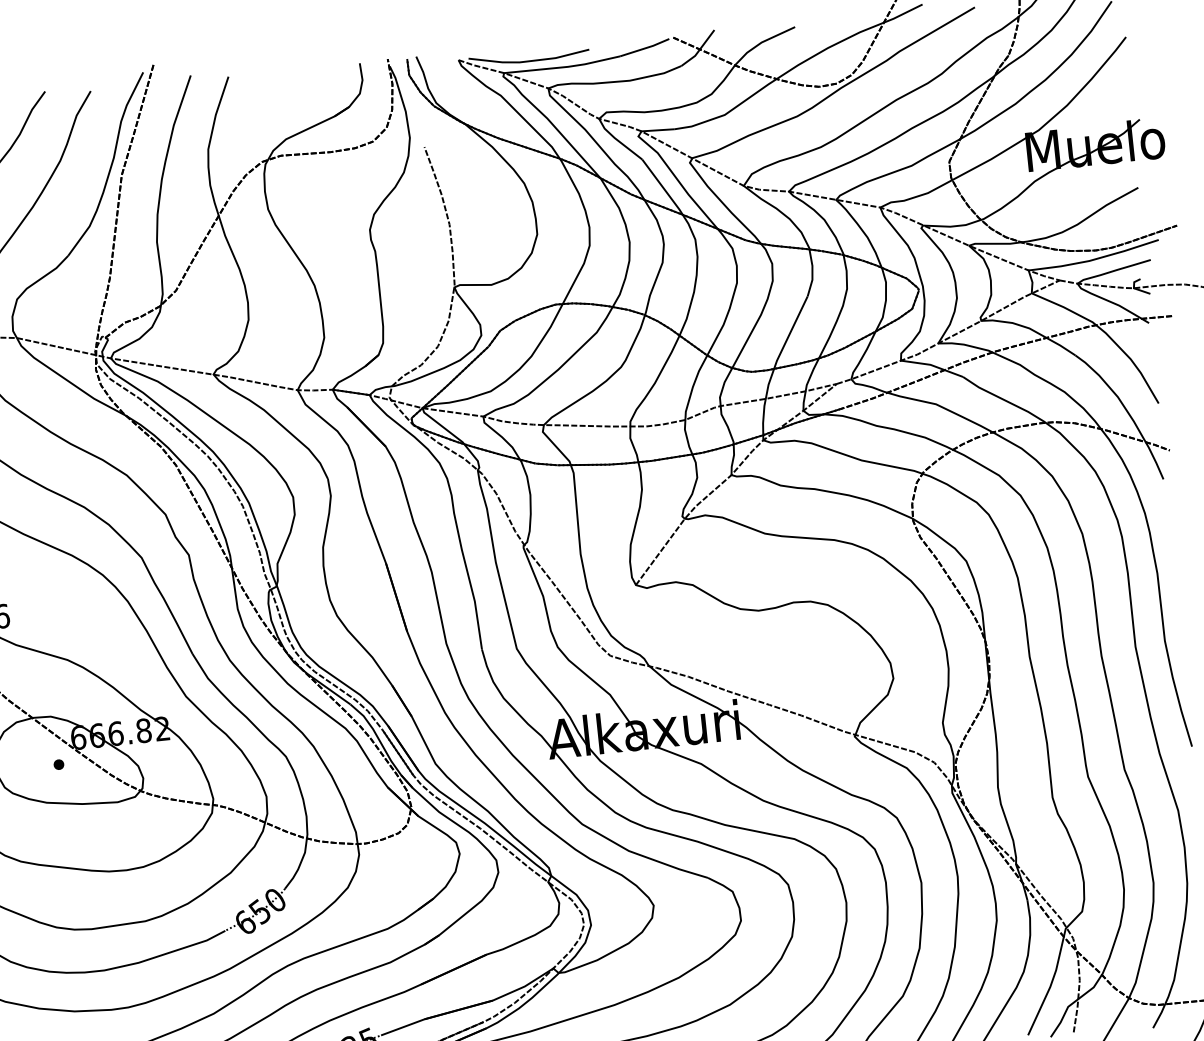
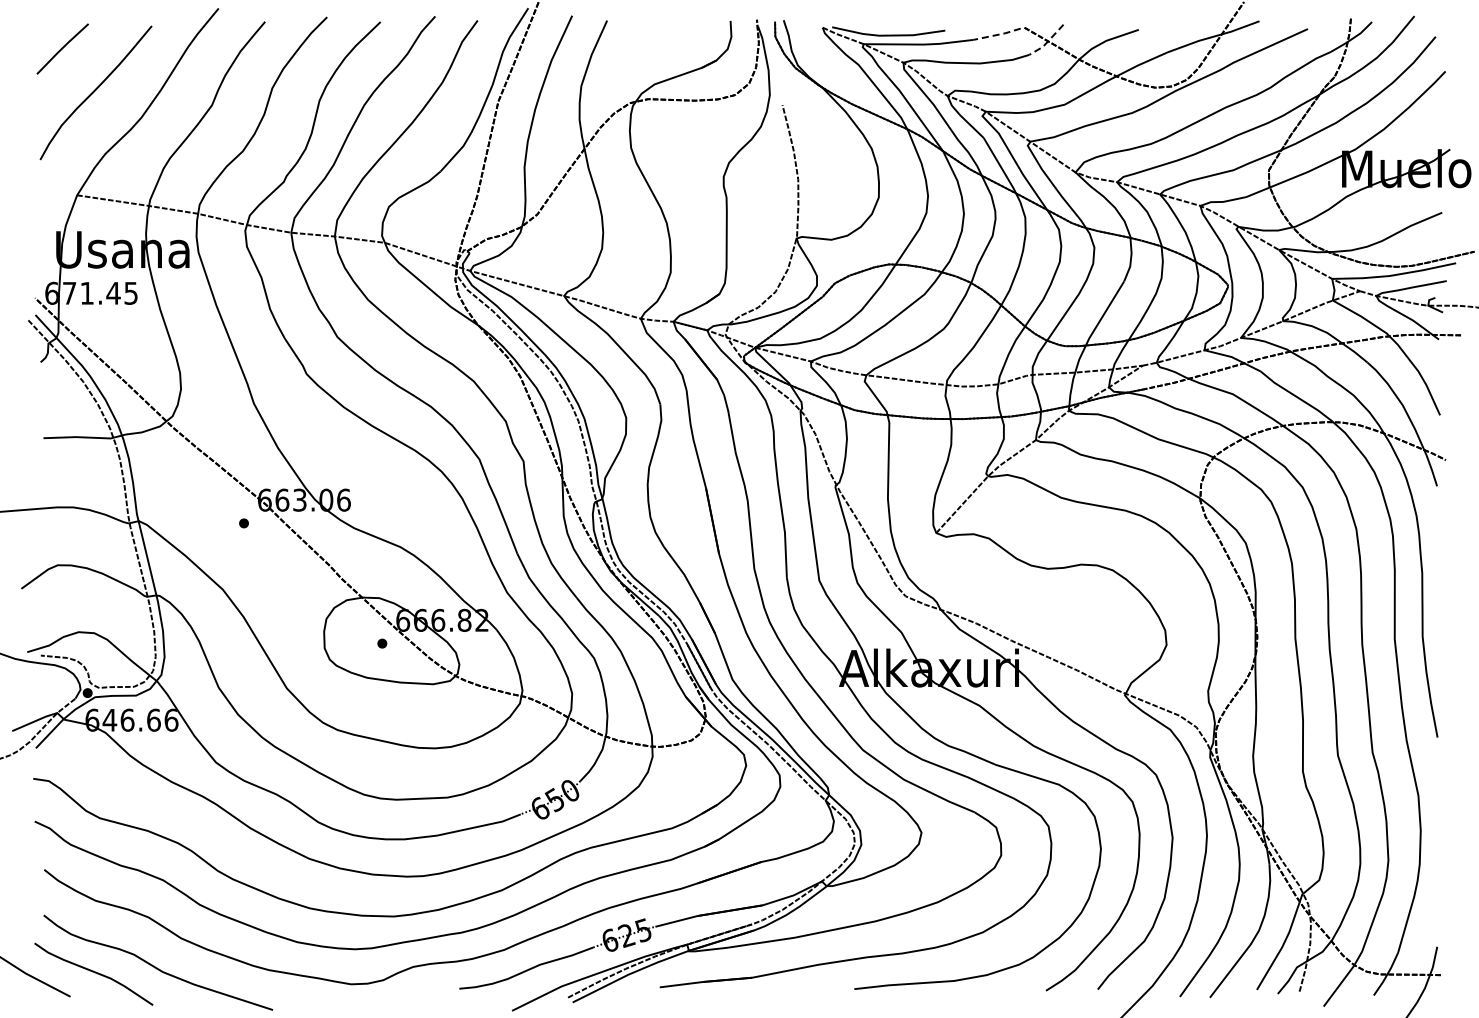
line: (645, 47) -> (997, 34), solid -> dashed
line: (699, 49) -> (1047, 41), solid -> dashed

